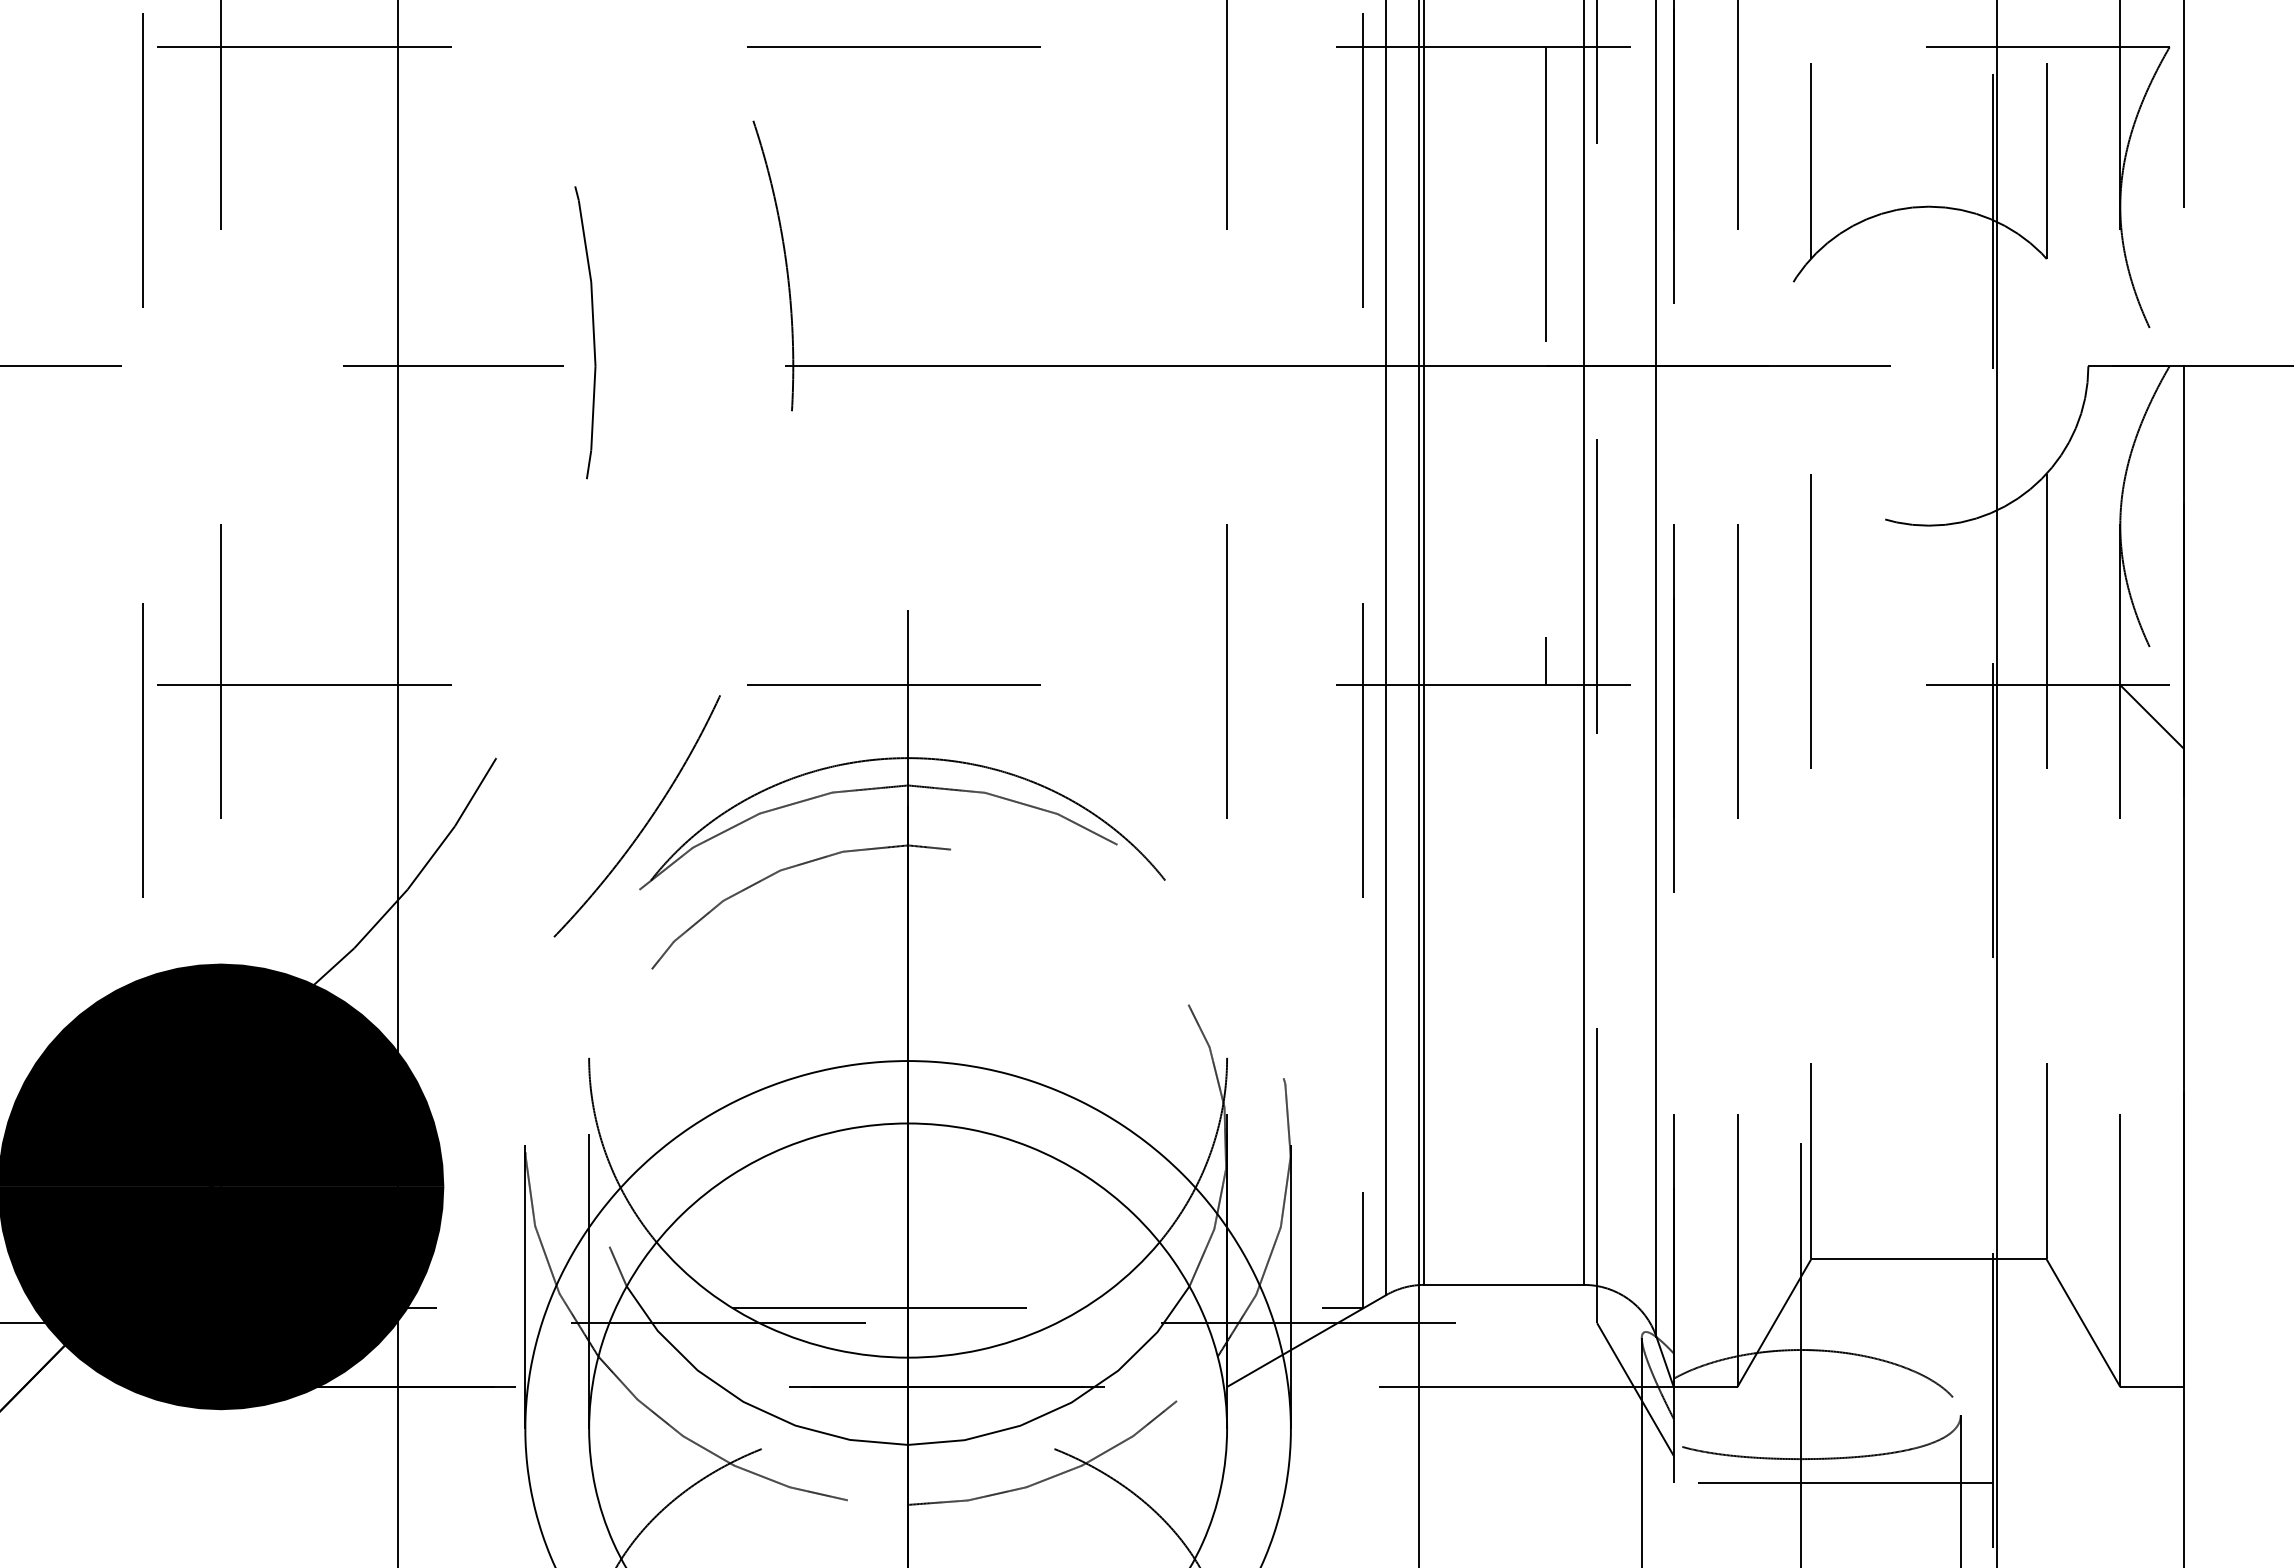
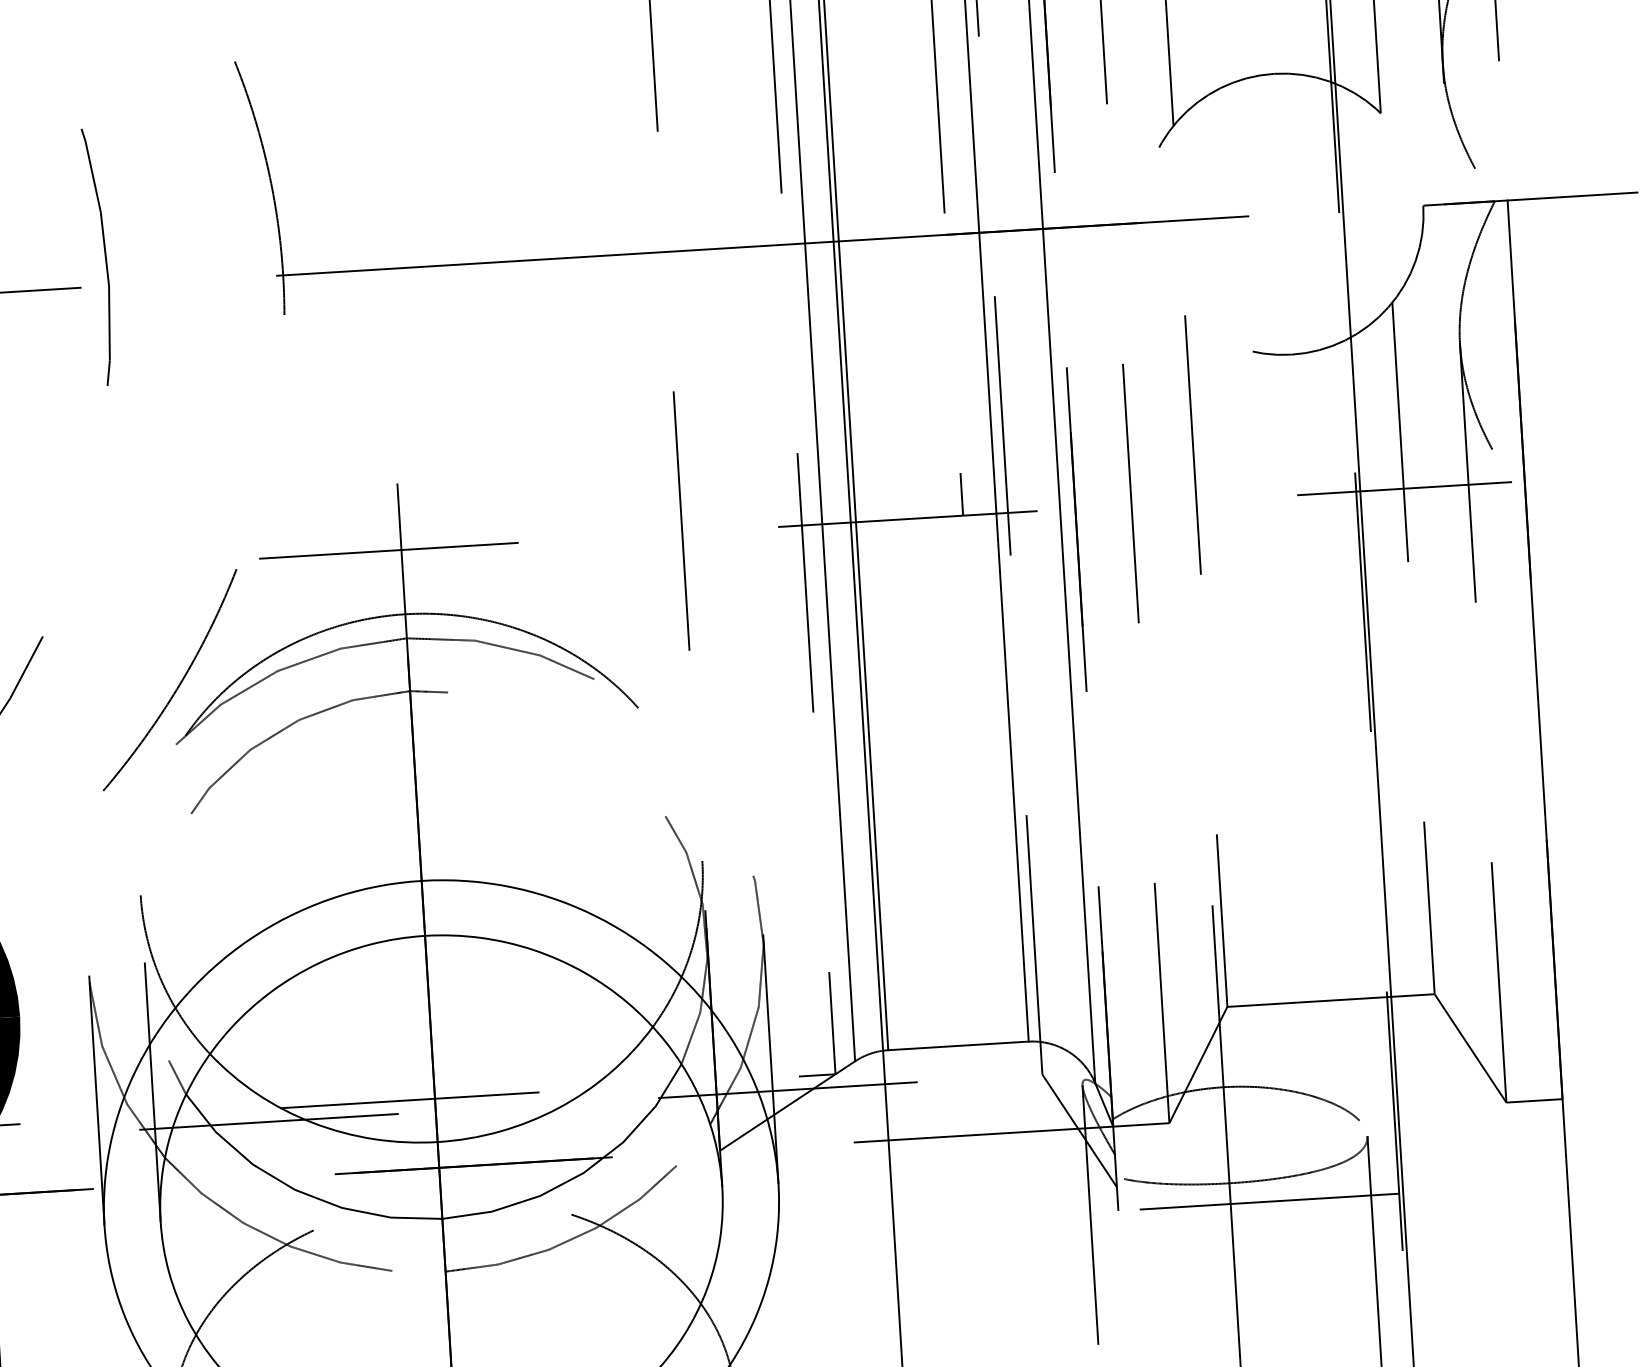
line: (2152, 716) -> (1498, 510), removed

